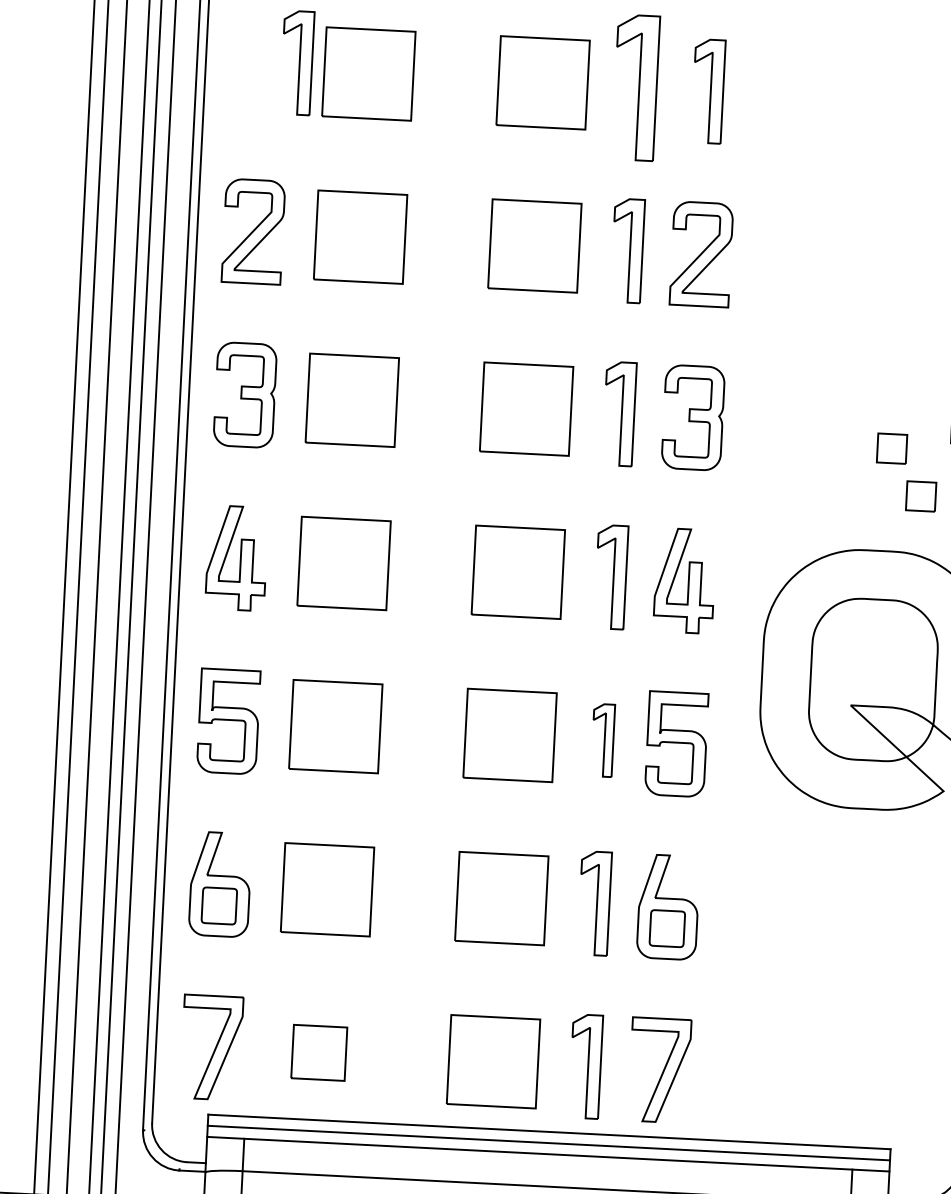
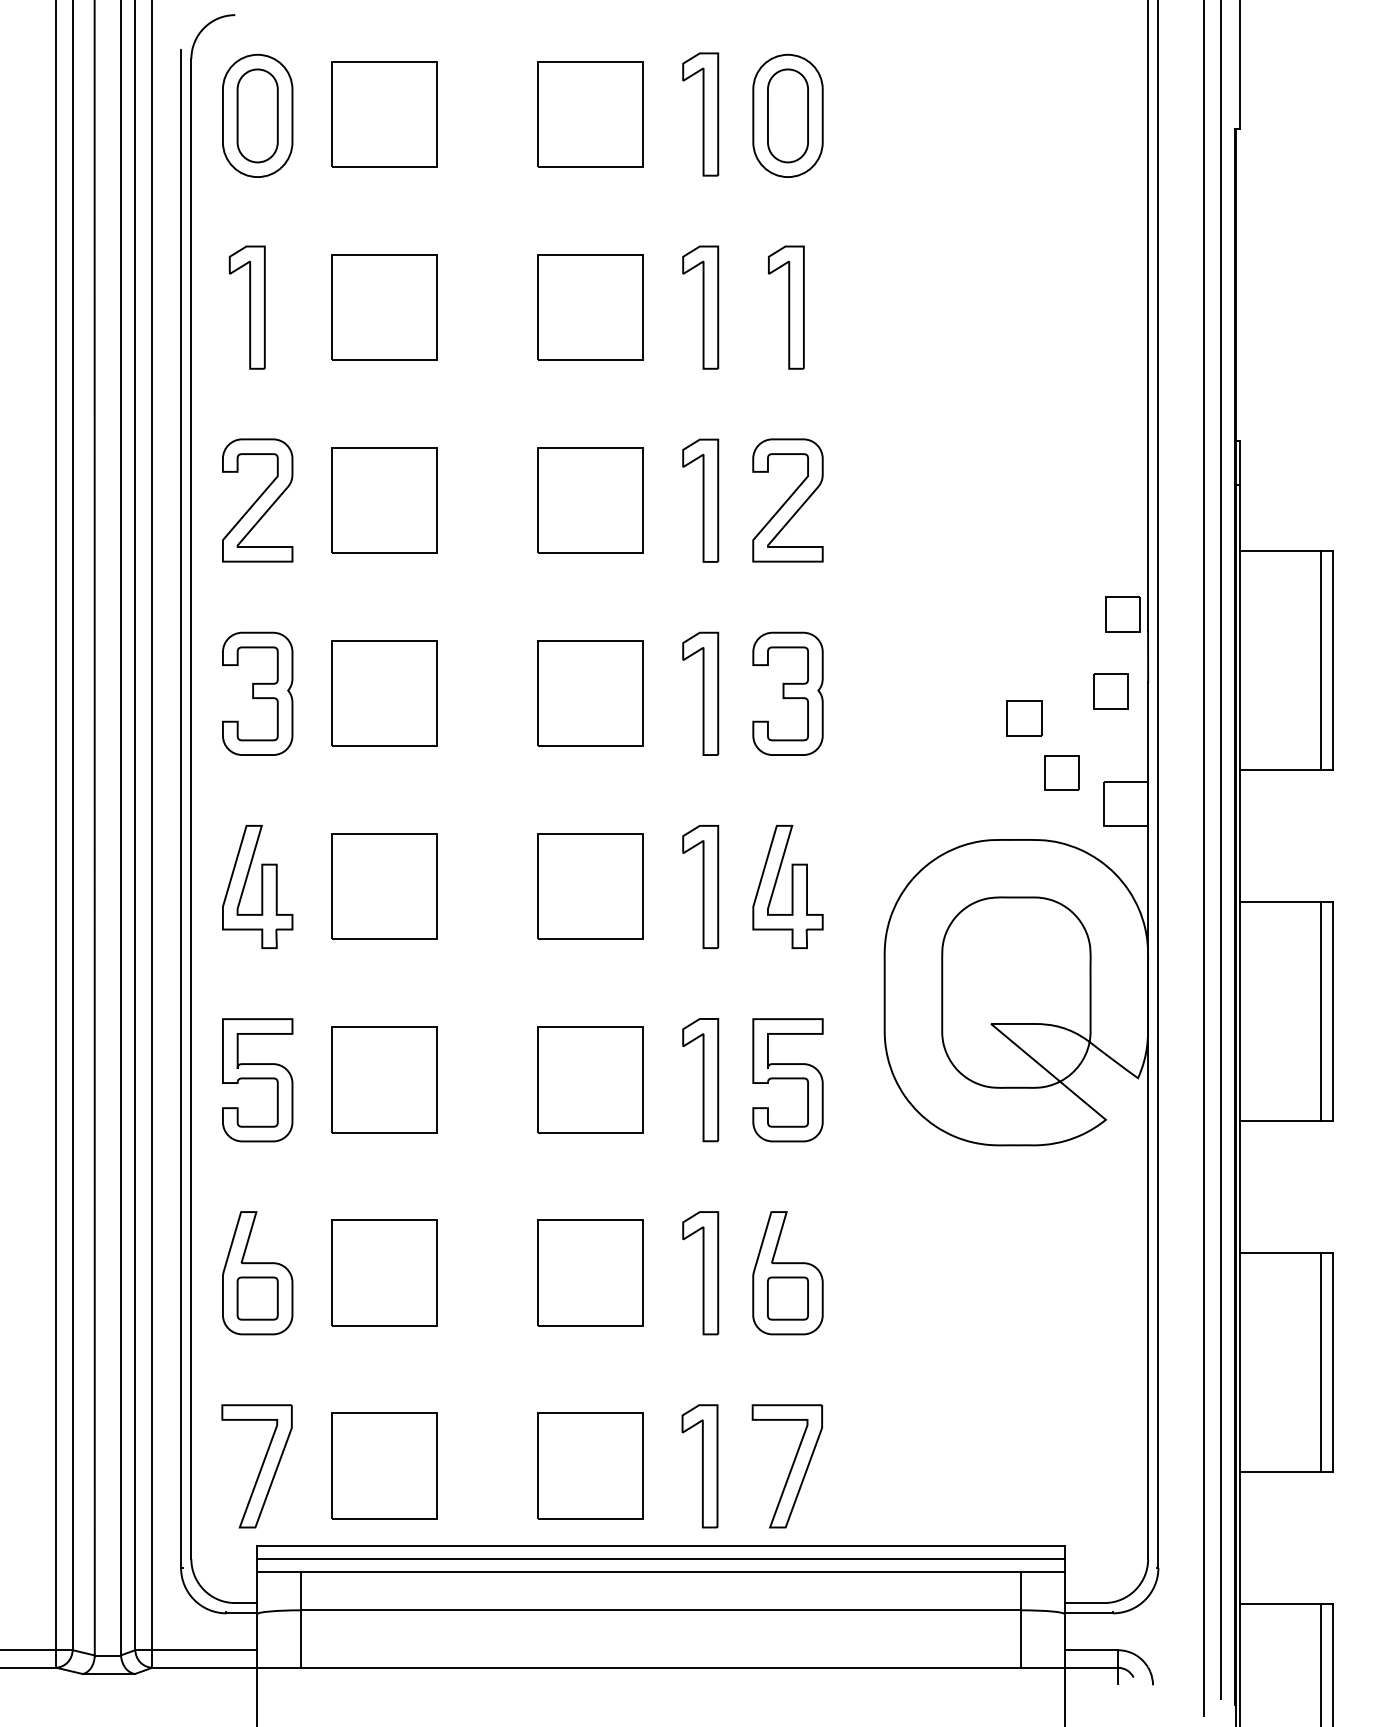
part: (296, 62) -> (246, 307), moved
part: (635, 87) -> (700, 307), size x0.71
part: (602, 740) -> (700, 1080), size x1.43
part: (319, 1052) -> (384, 1465), size x1.67

